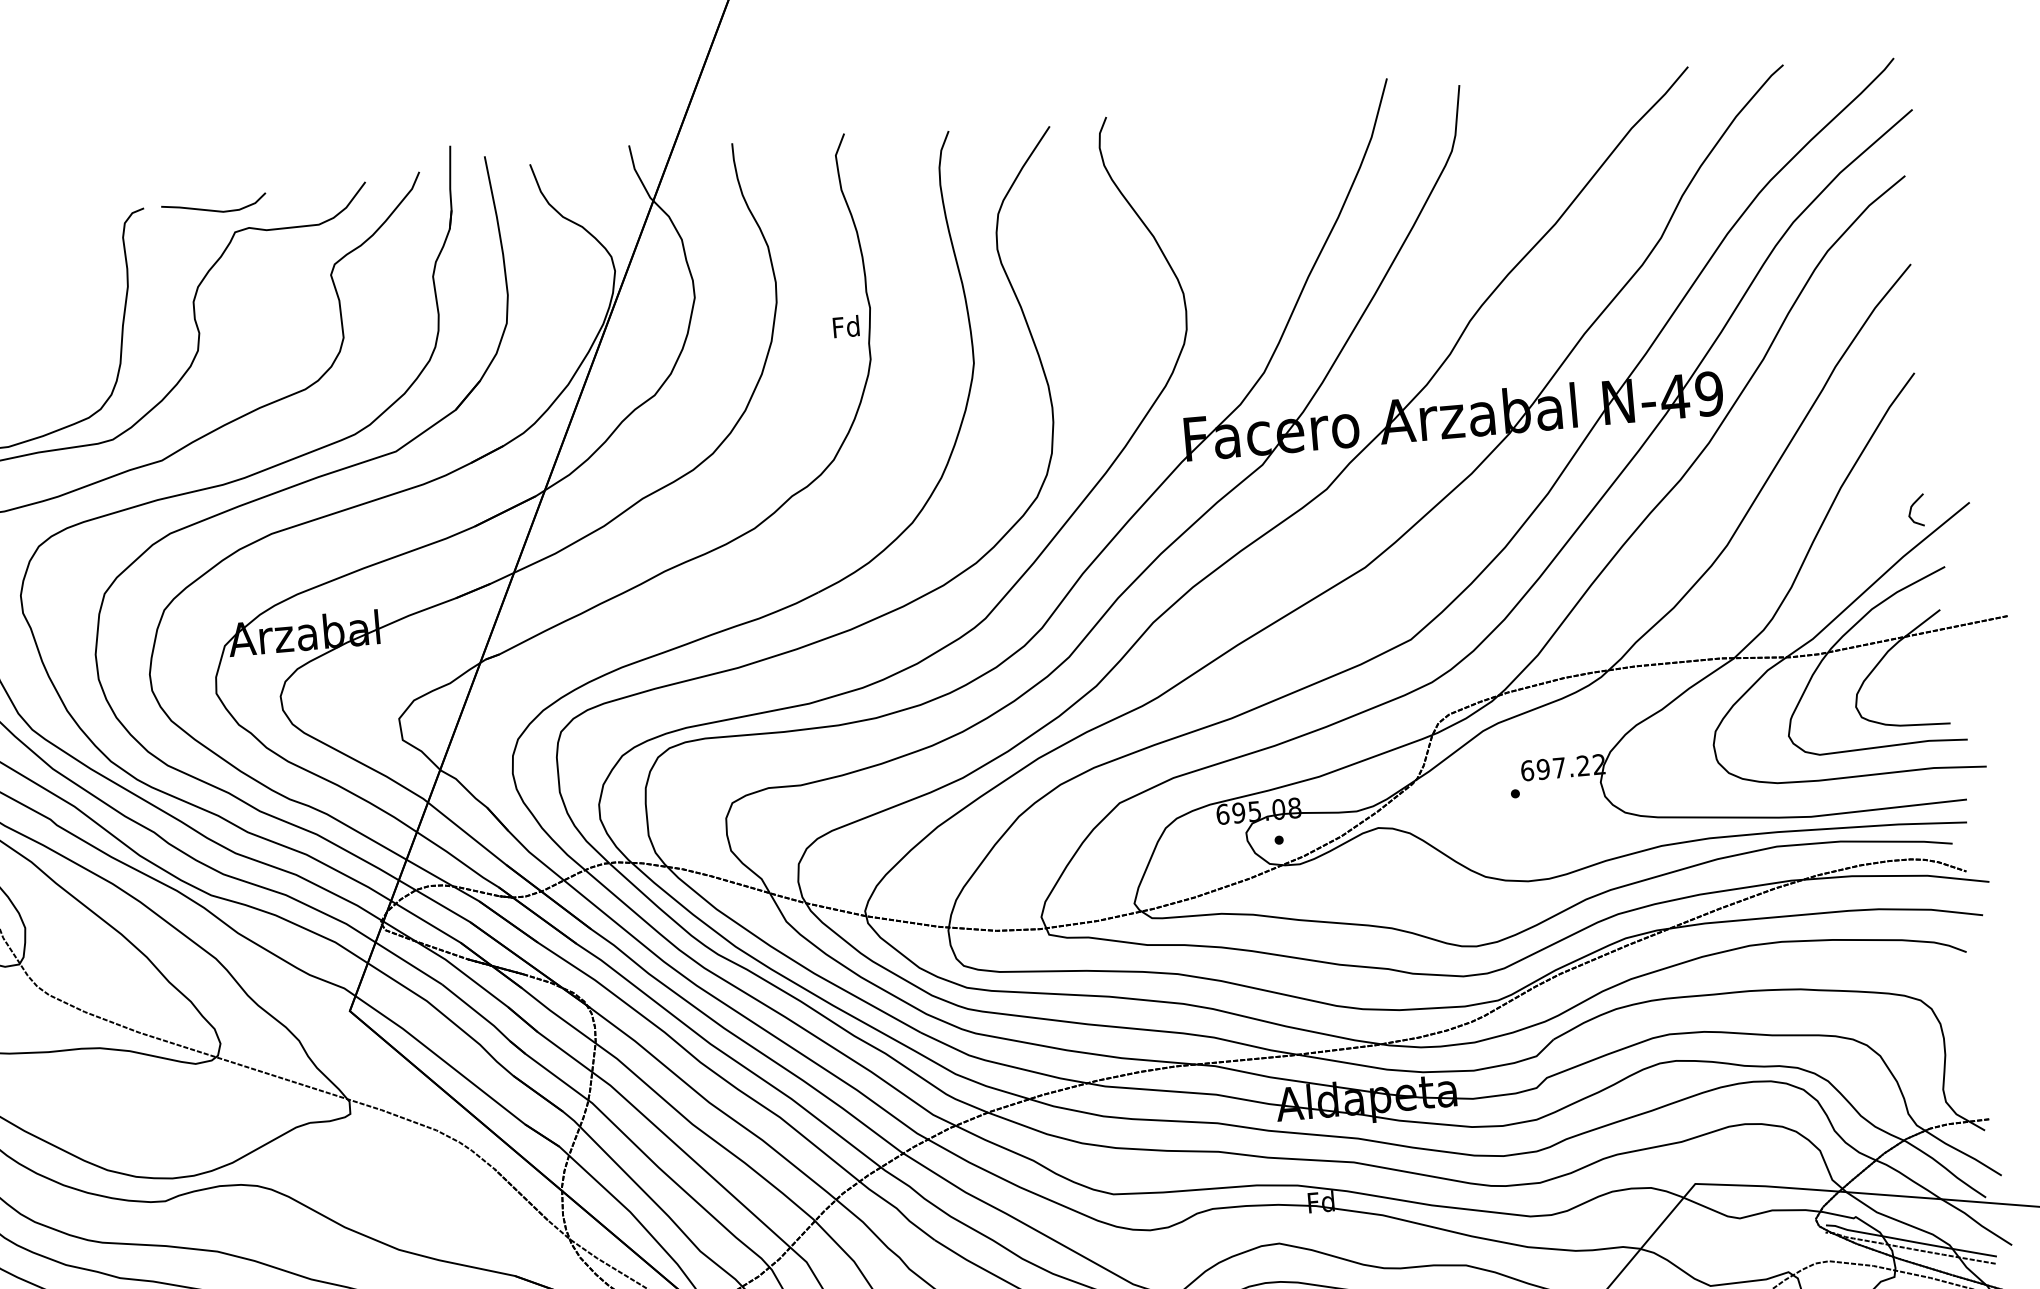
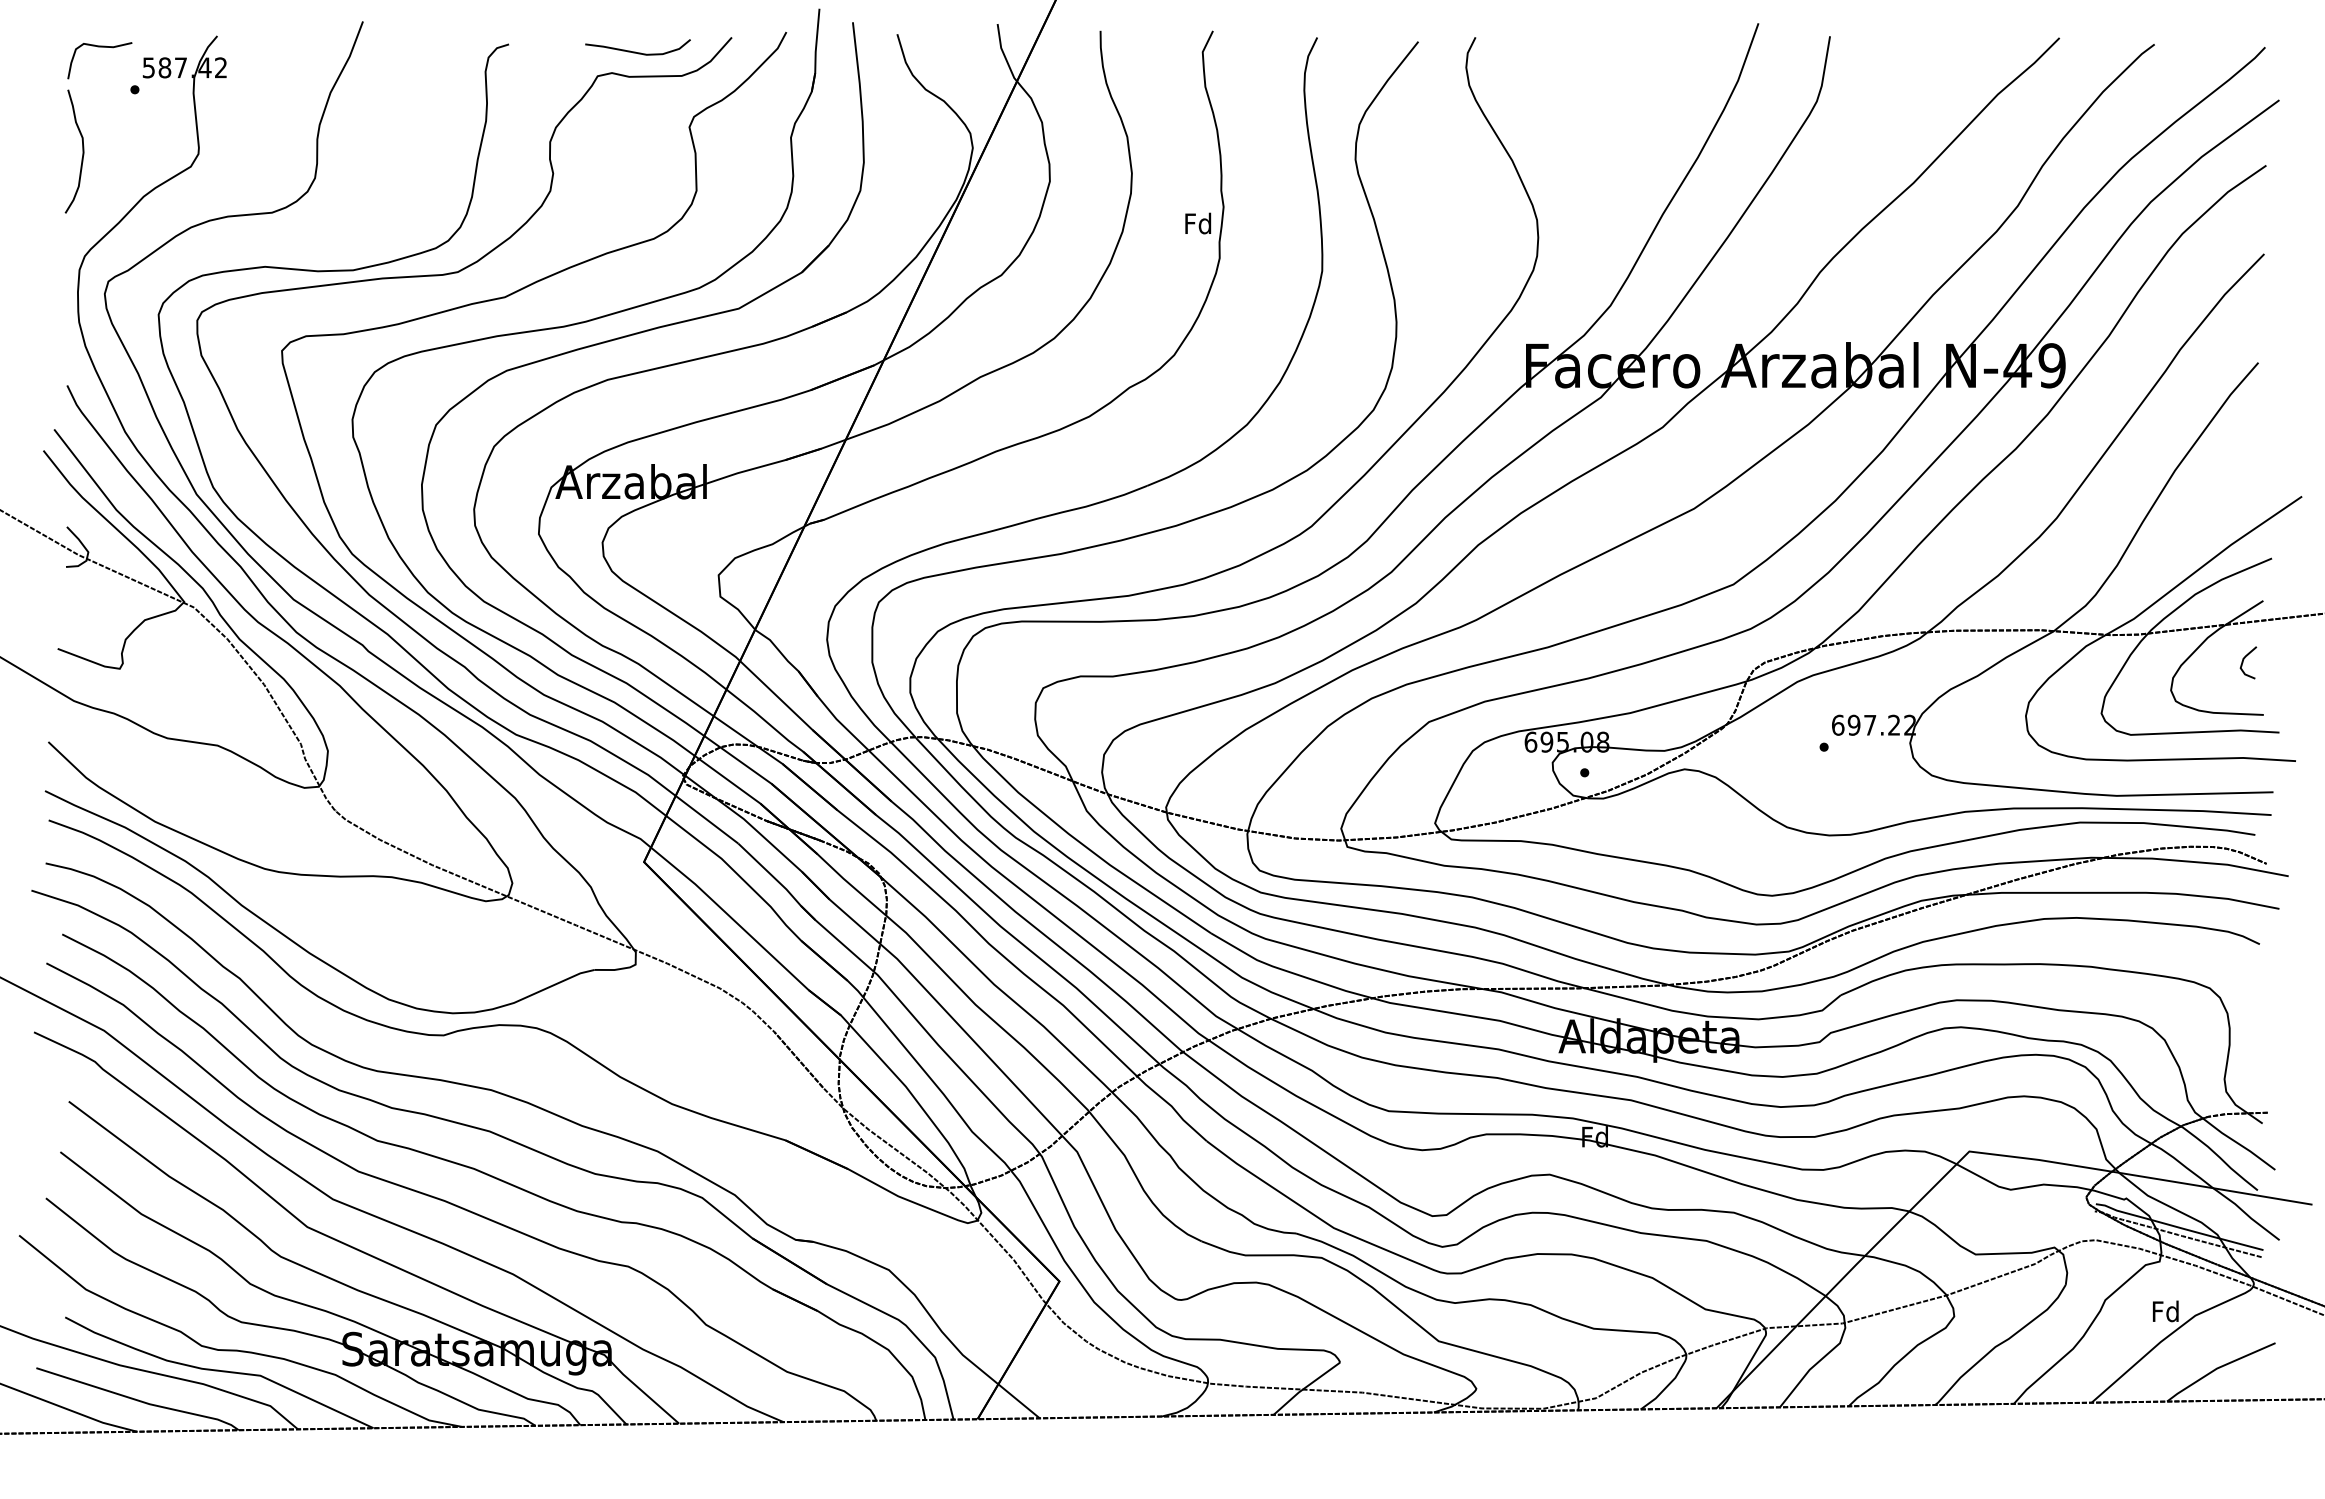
curve: (211, 209) -> (635, 51), moved
curve: (1913, 506) -> (2245, 658), moved

